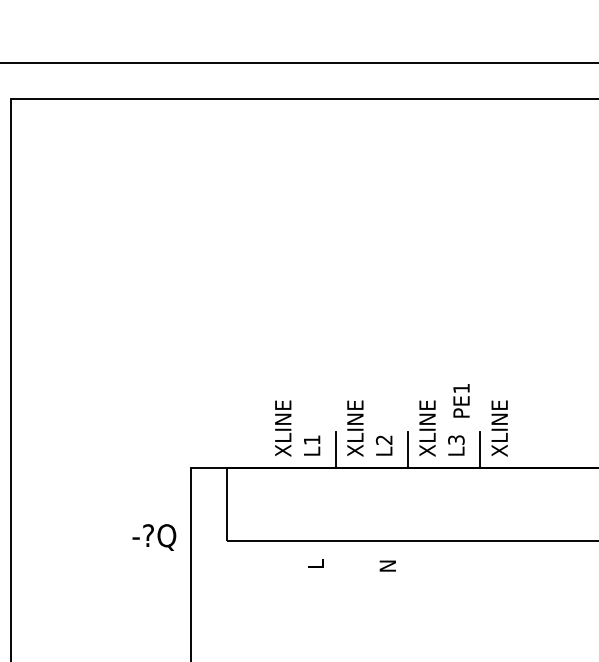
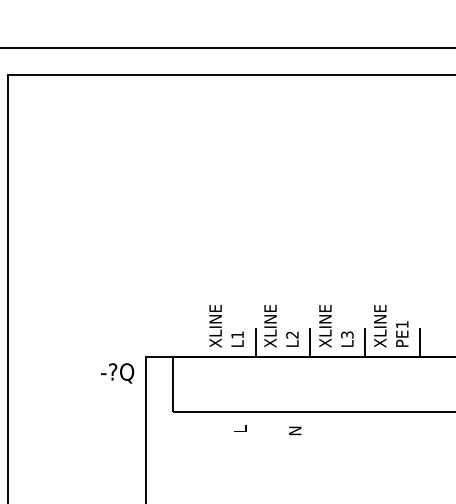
text: (461, 400) -> (402, 333), moved
line: (552, 450) -> (420, 342), added
text: (154, 537) -> (117, 373), moved

